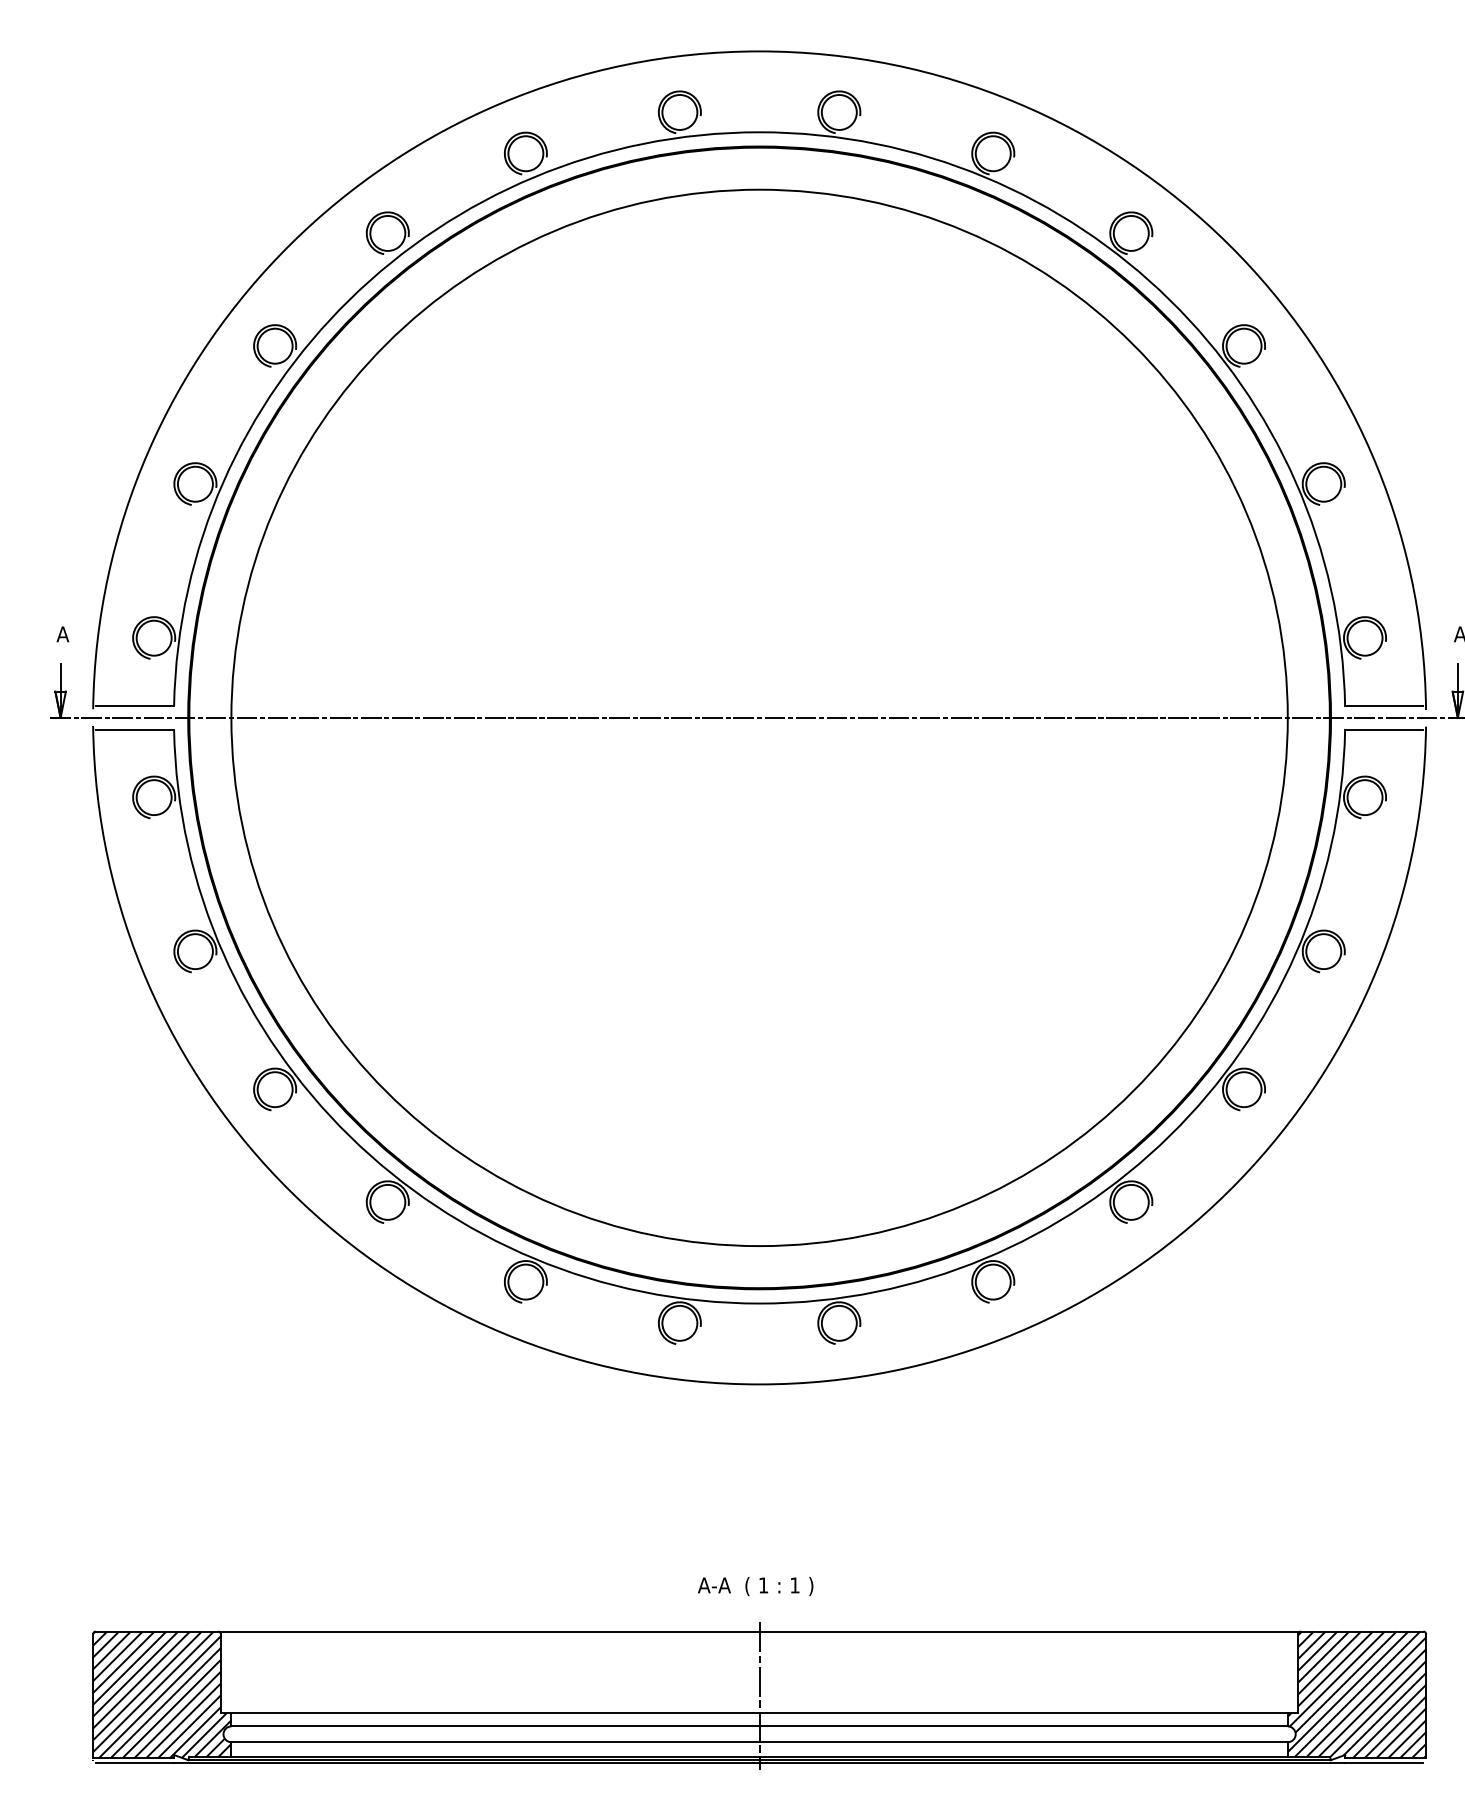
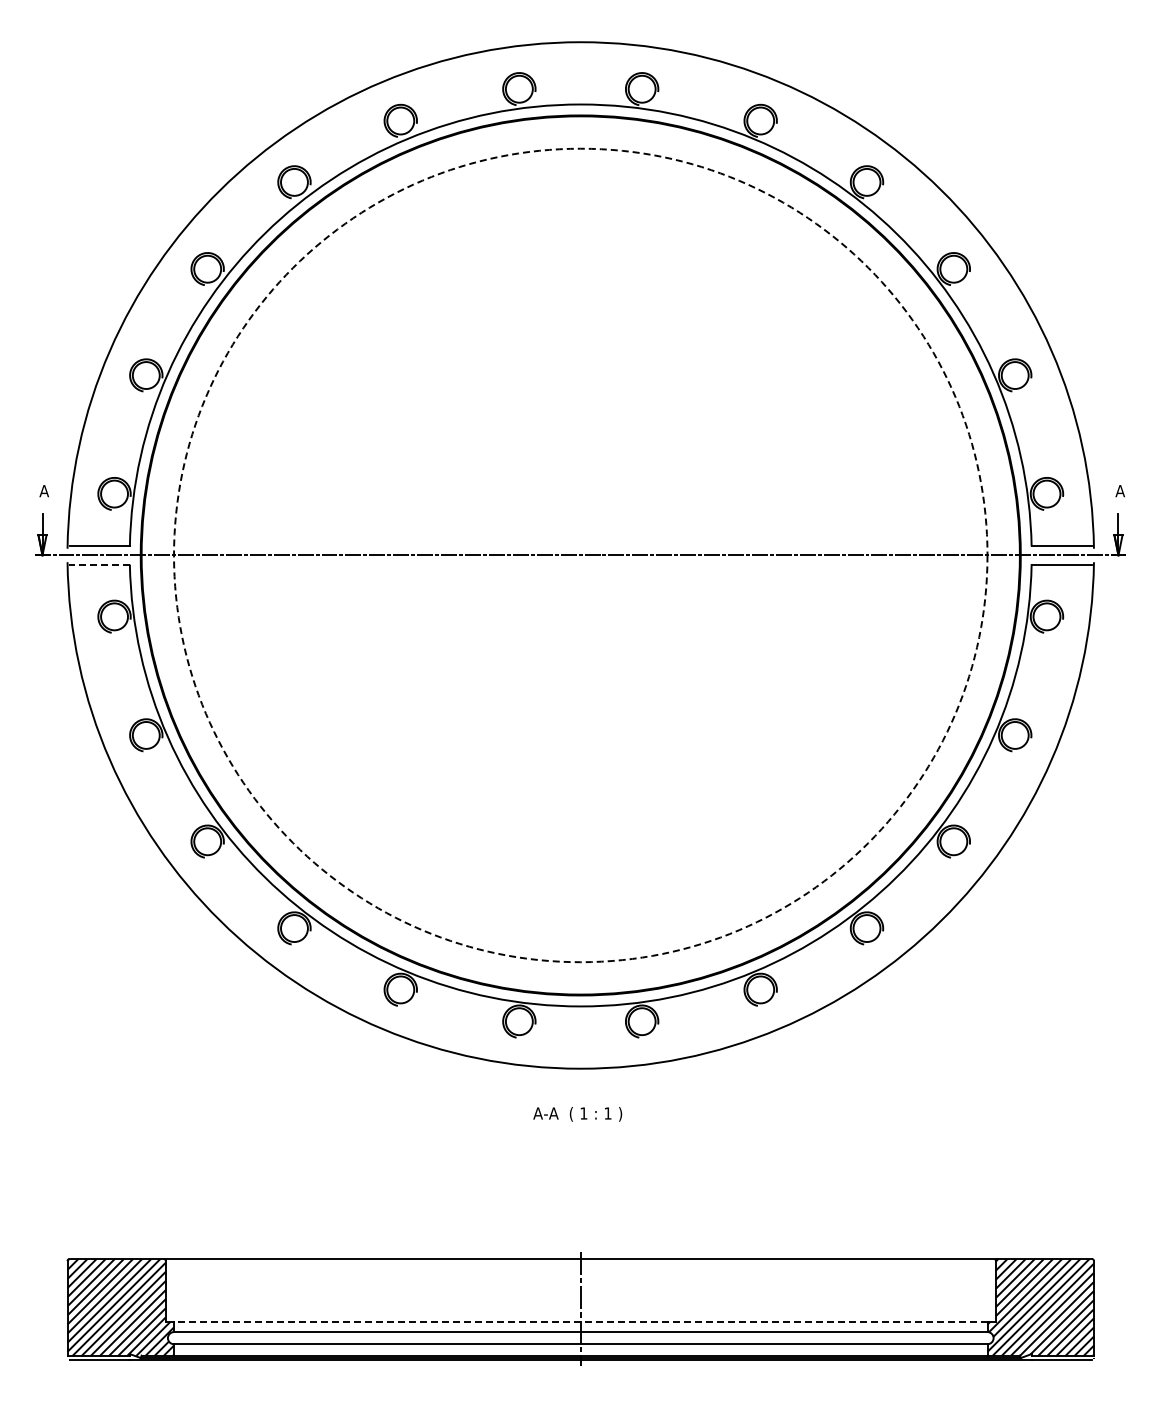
circle: (759, 717) -> (580, 555), solid -> dashed
line: (134, 729) -> (99, 564), solid -> dashed
text: (755, 1586) -> (577, 1114), moved
line: (759, 1712) -> (580, 1321), solid -> dashed

